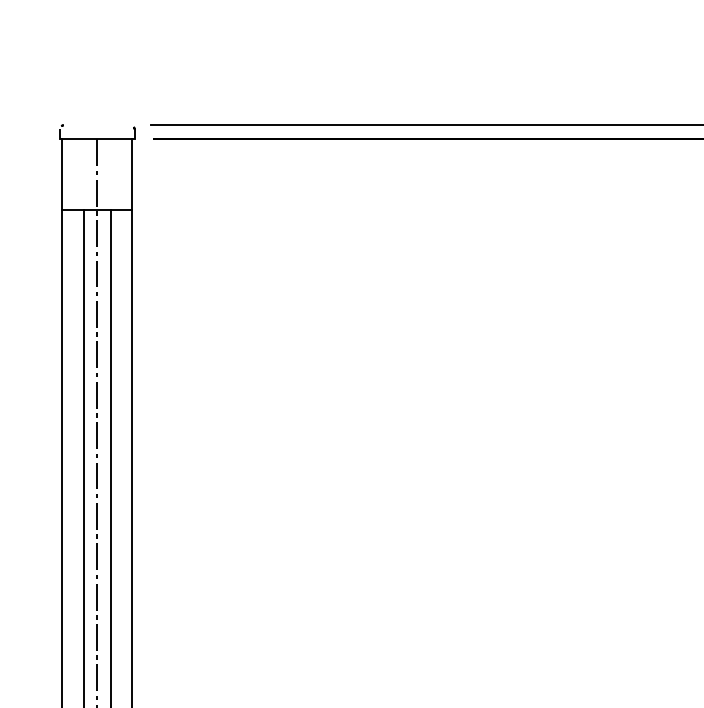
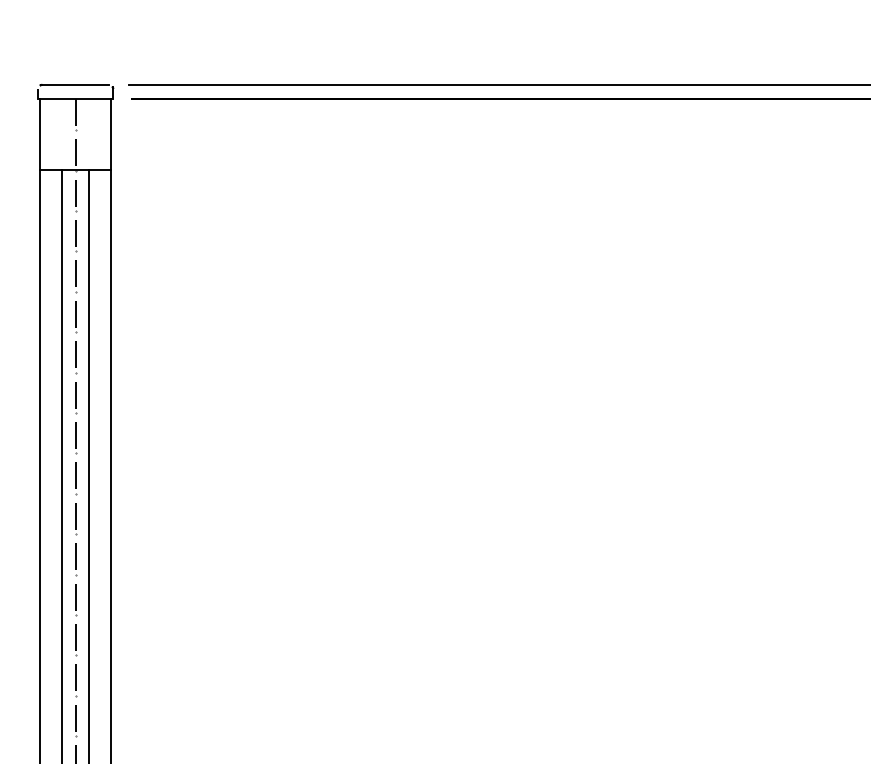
line: (96, 124) -> (75, 84), added

